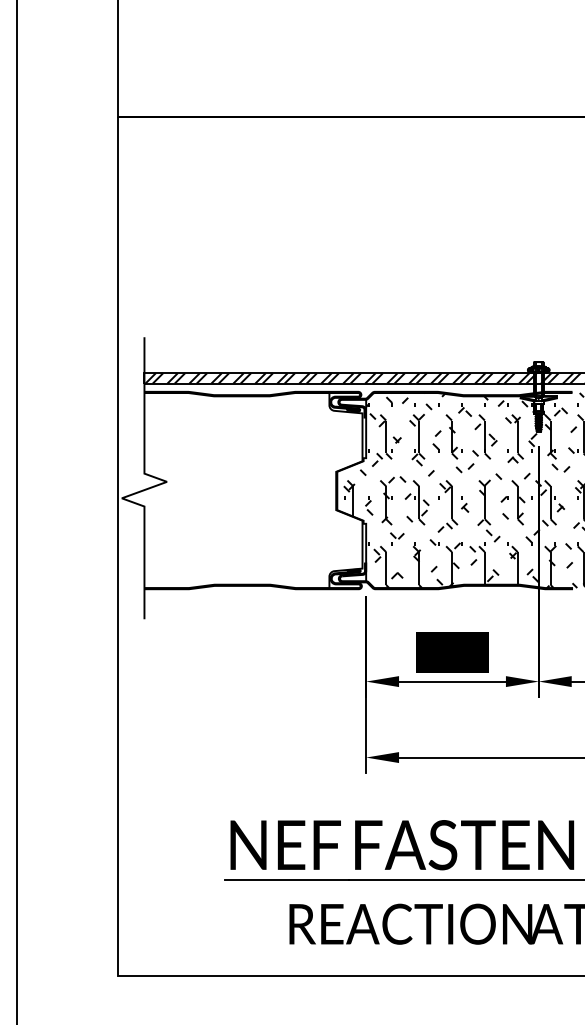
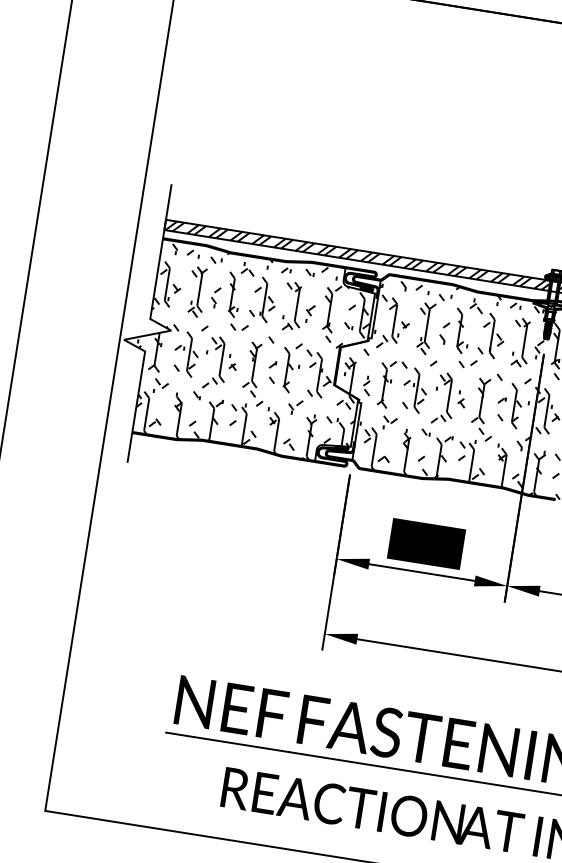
hatch: (242, 490) -> (244, 350), added

